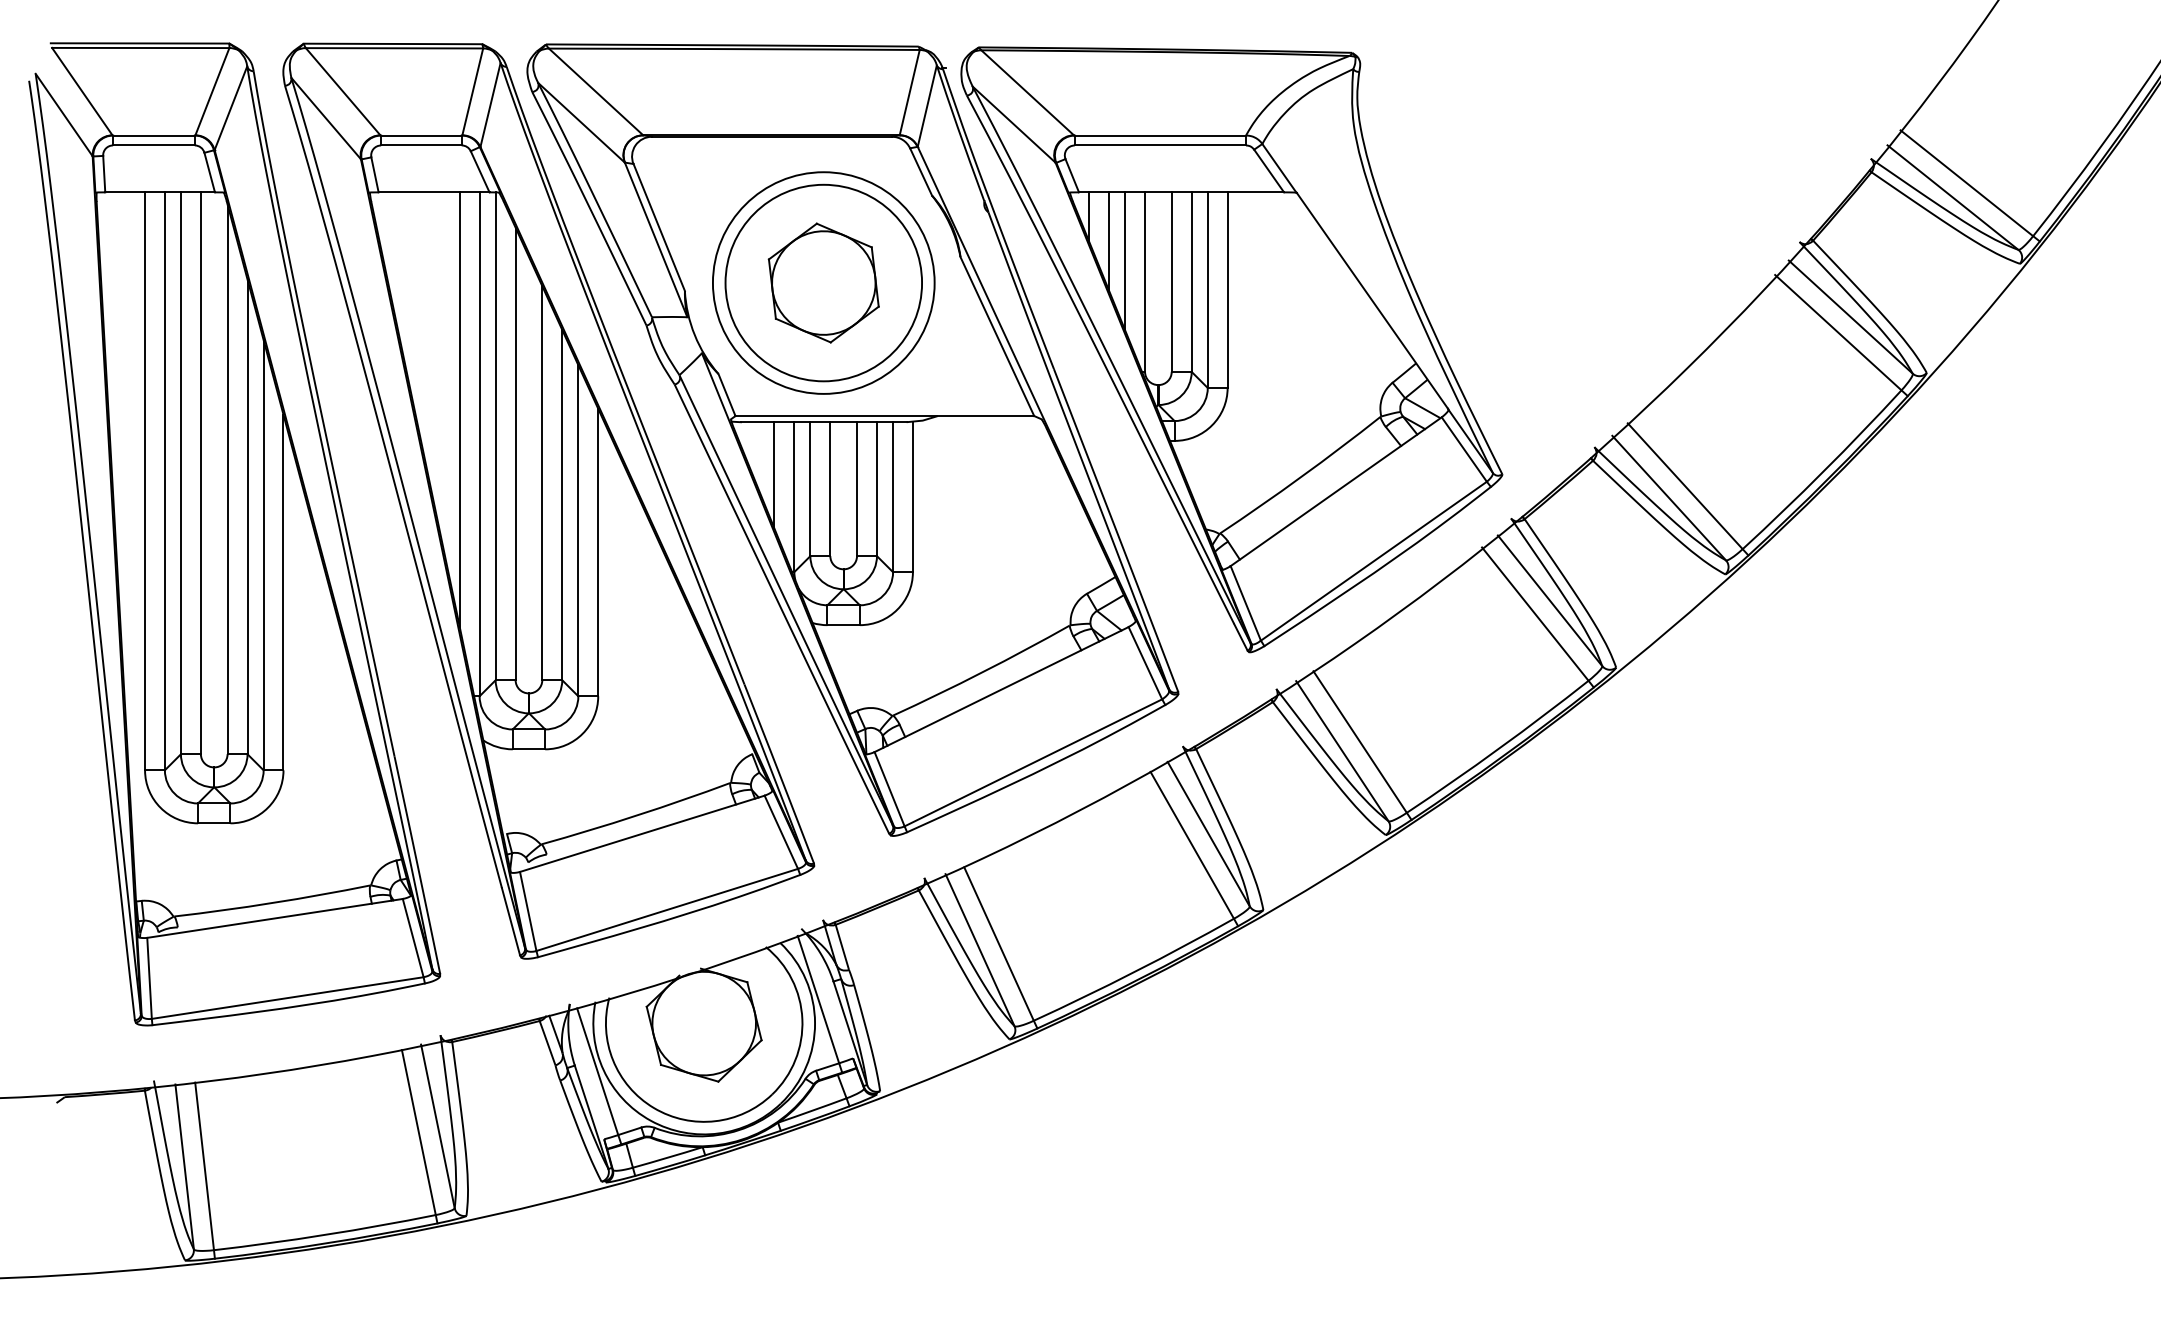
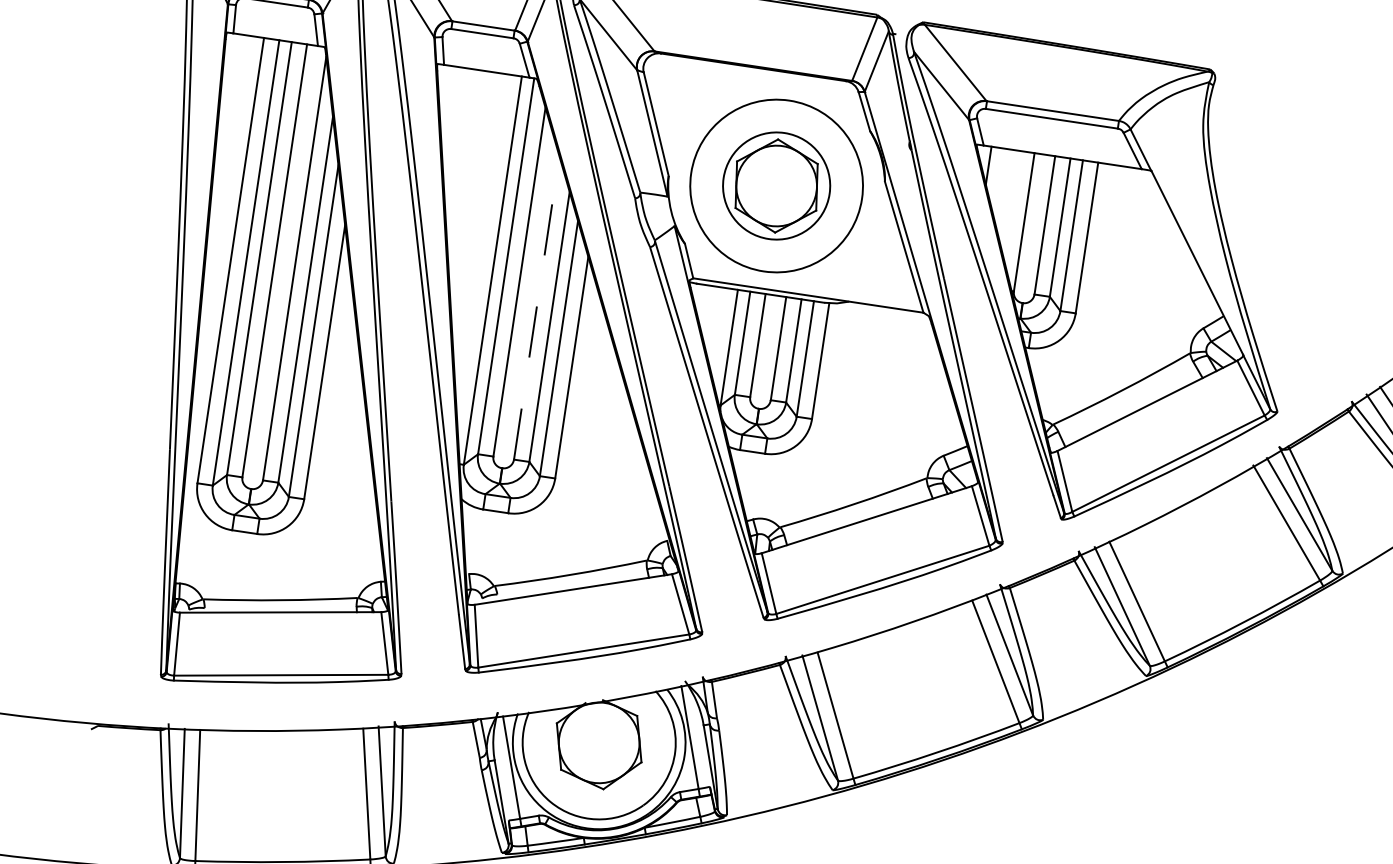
line: (1109, 241) -> (1001, 186), removed
line: (1125, 261) -> (1011, 204), removed
circle: (823, 282) -> (776, 185), size x0.7
line: (459, 409) -> (481, 241), removed
line: (774, 475) -> (716, 328), removed
line: (542, 483) -> (536, 308), solid -> dashed

